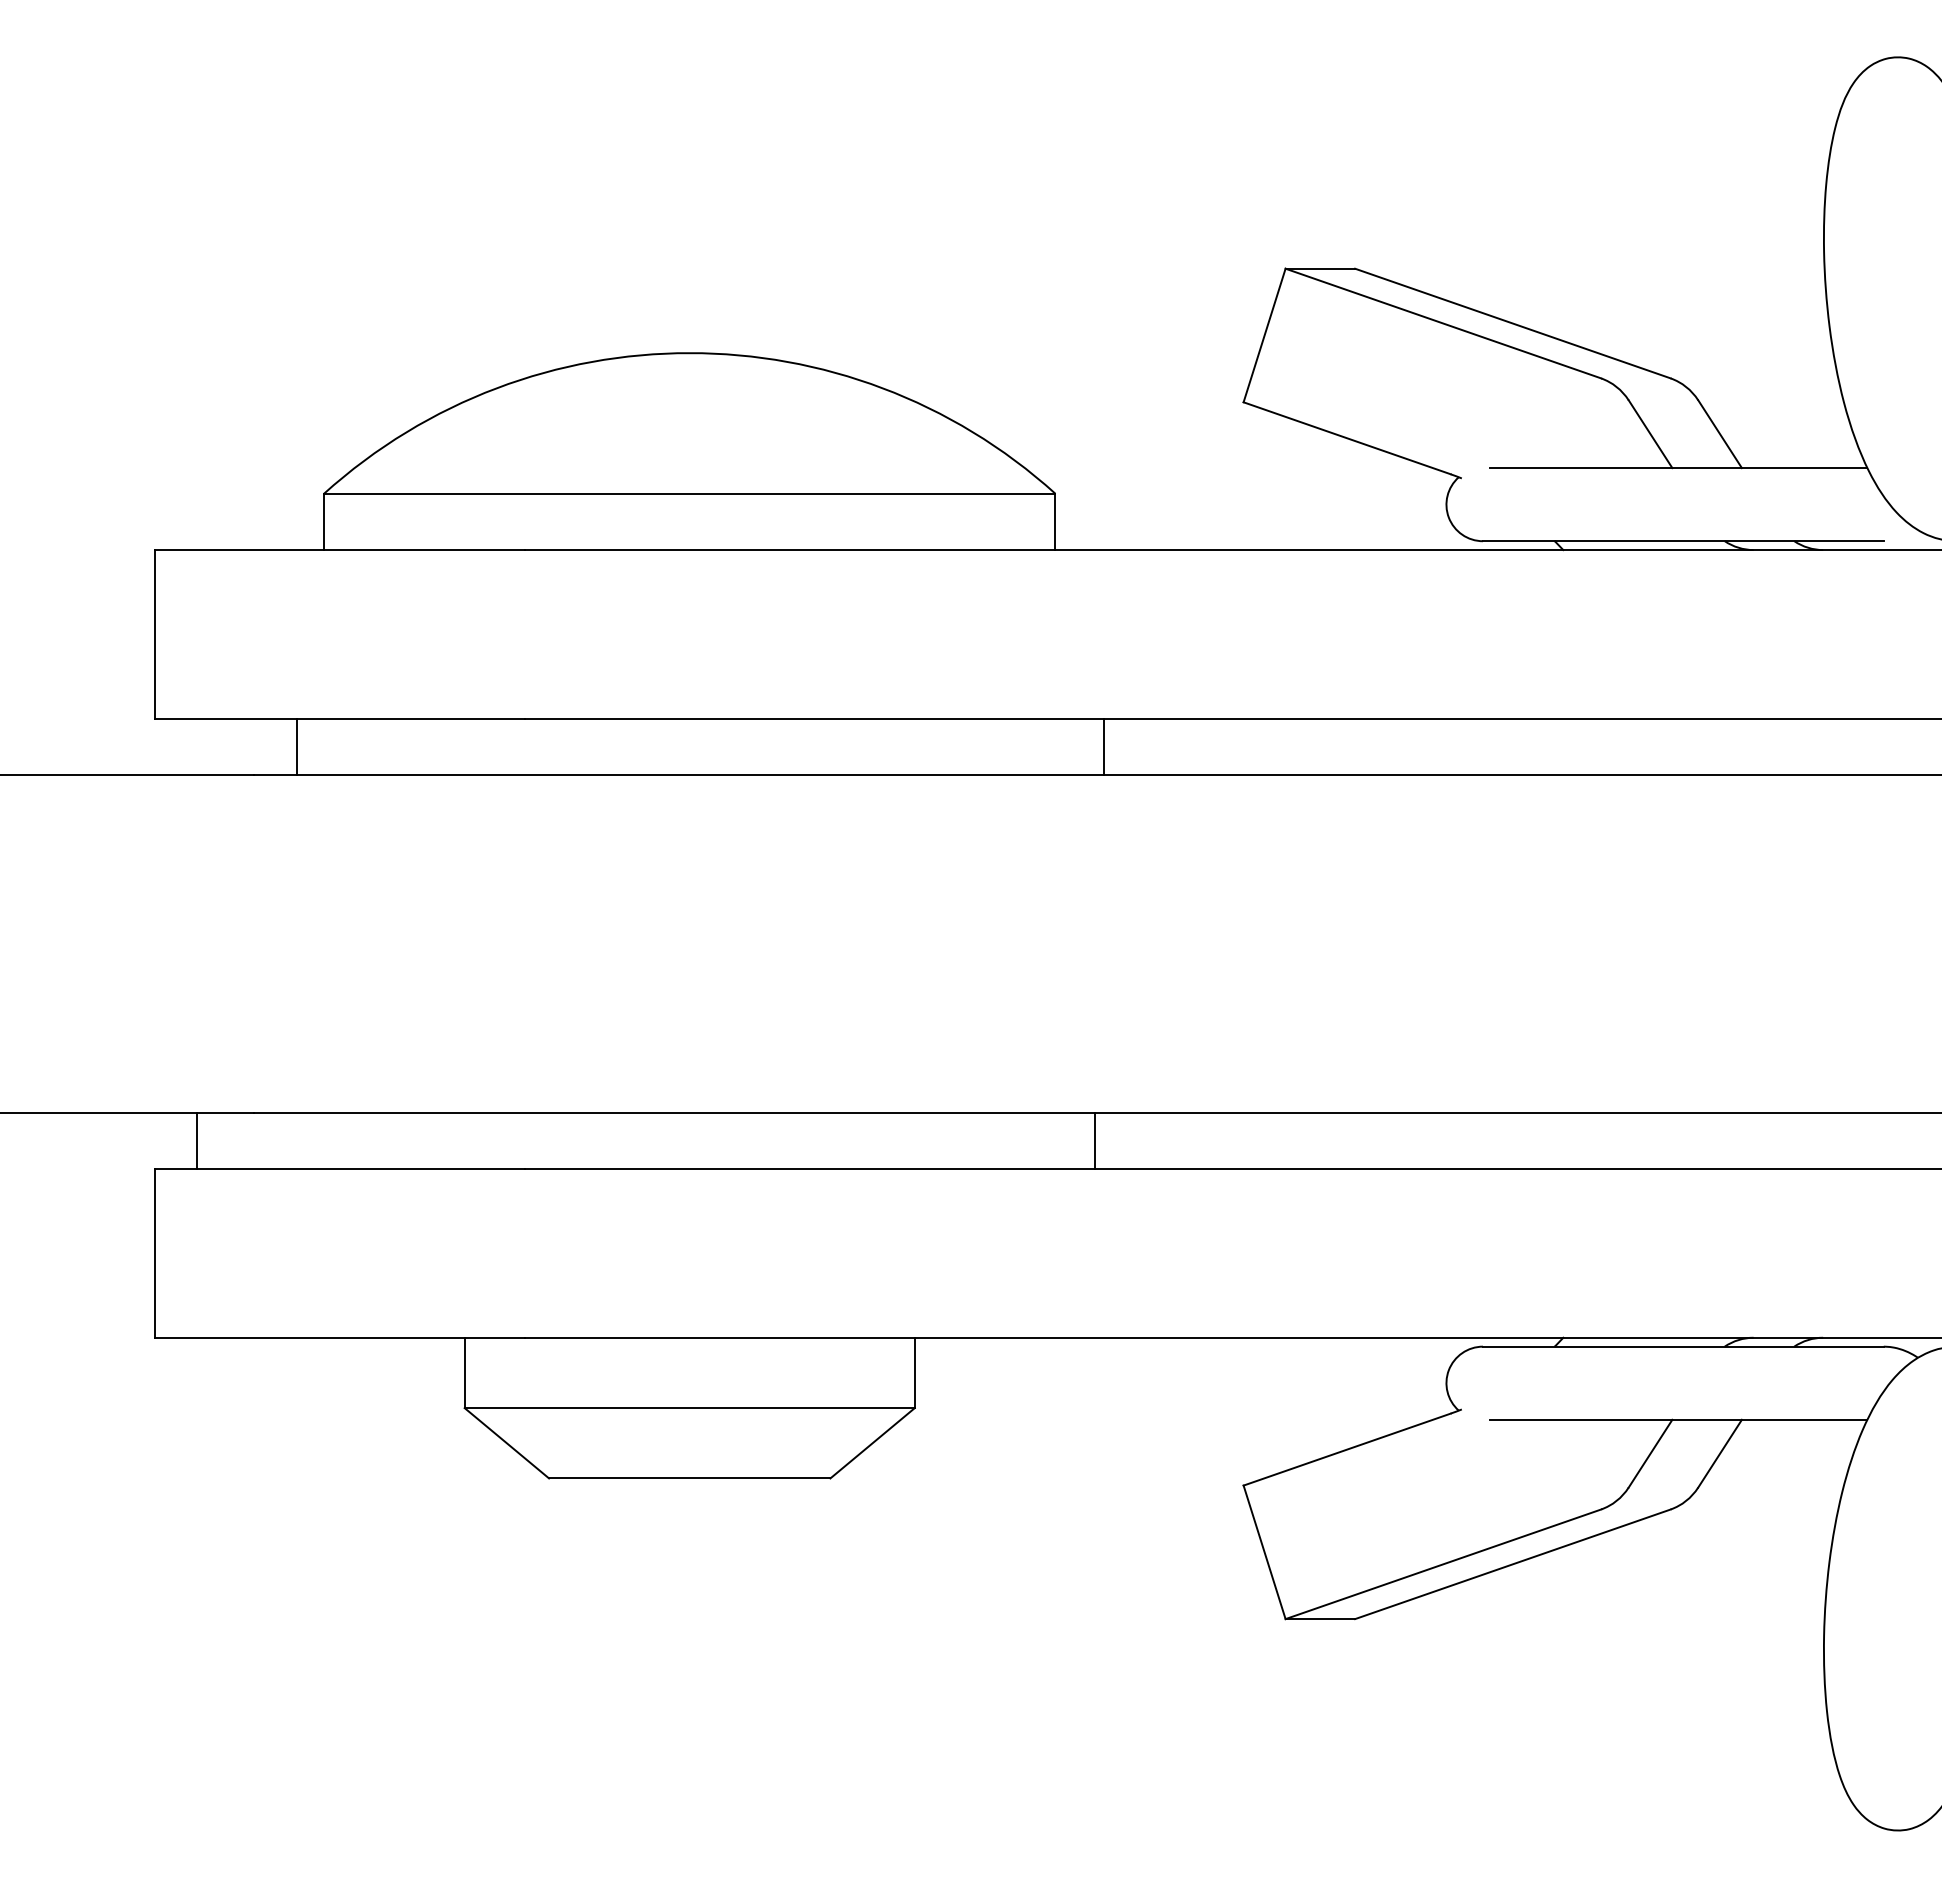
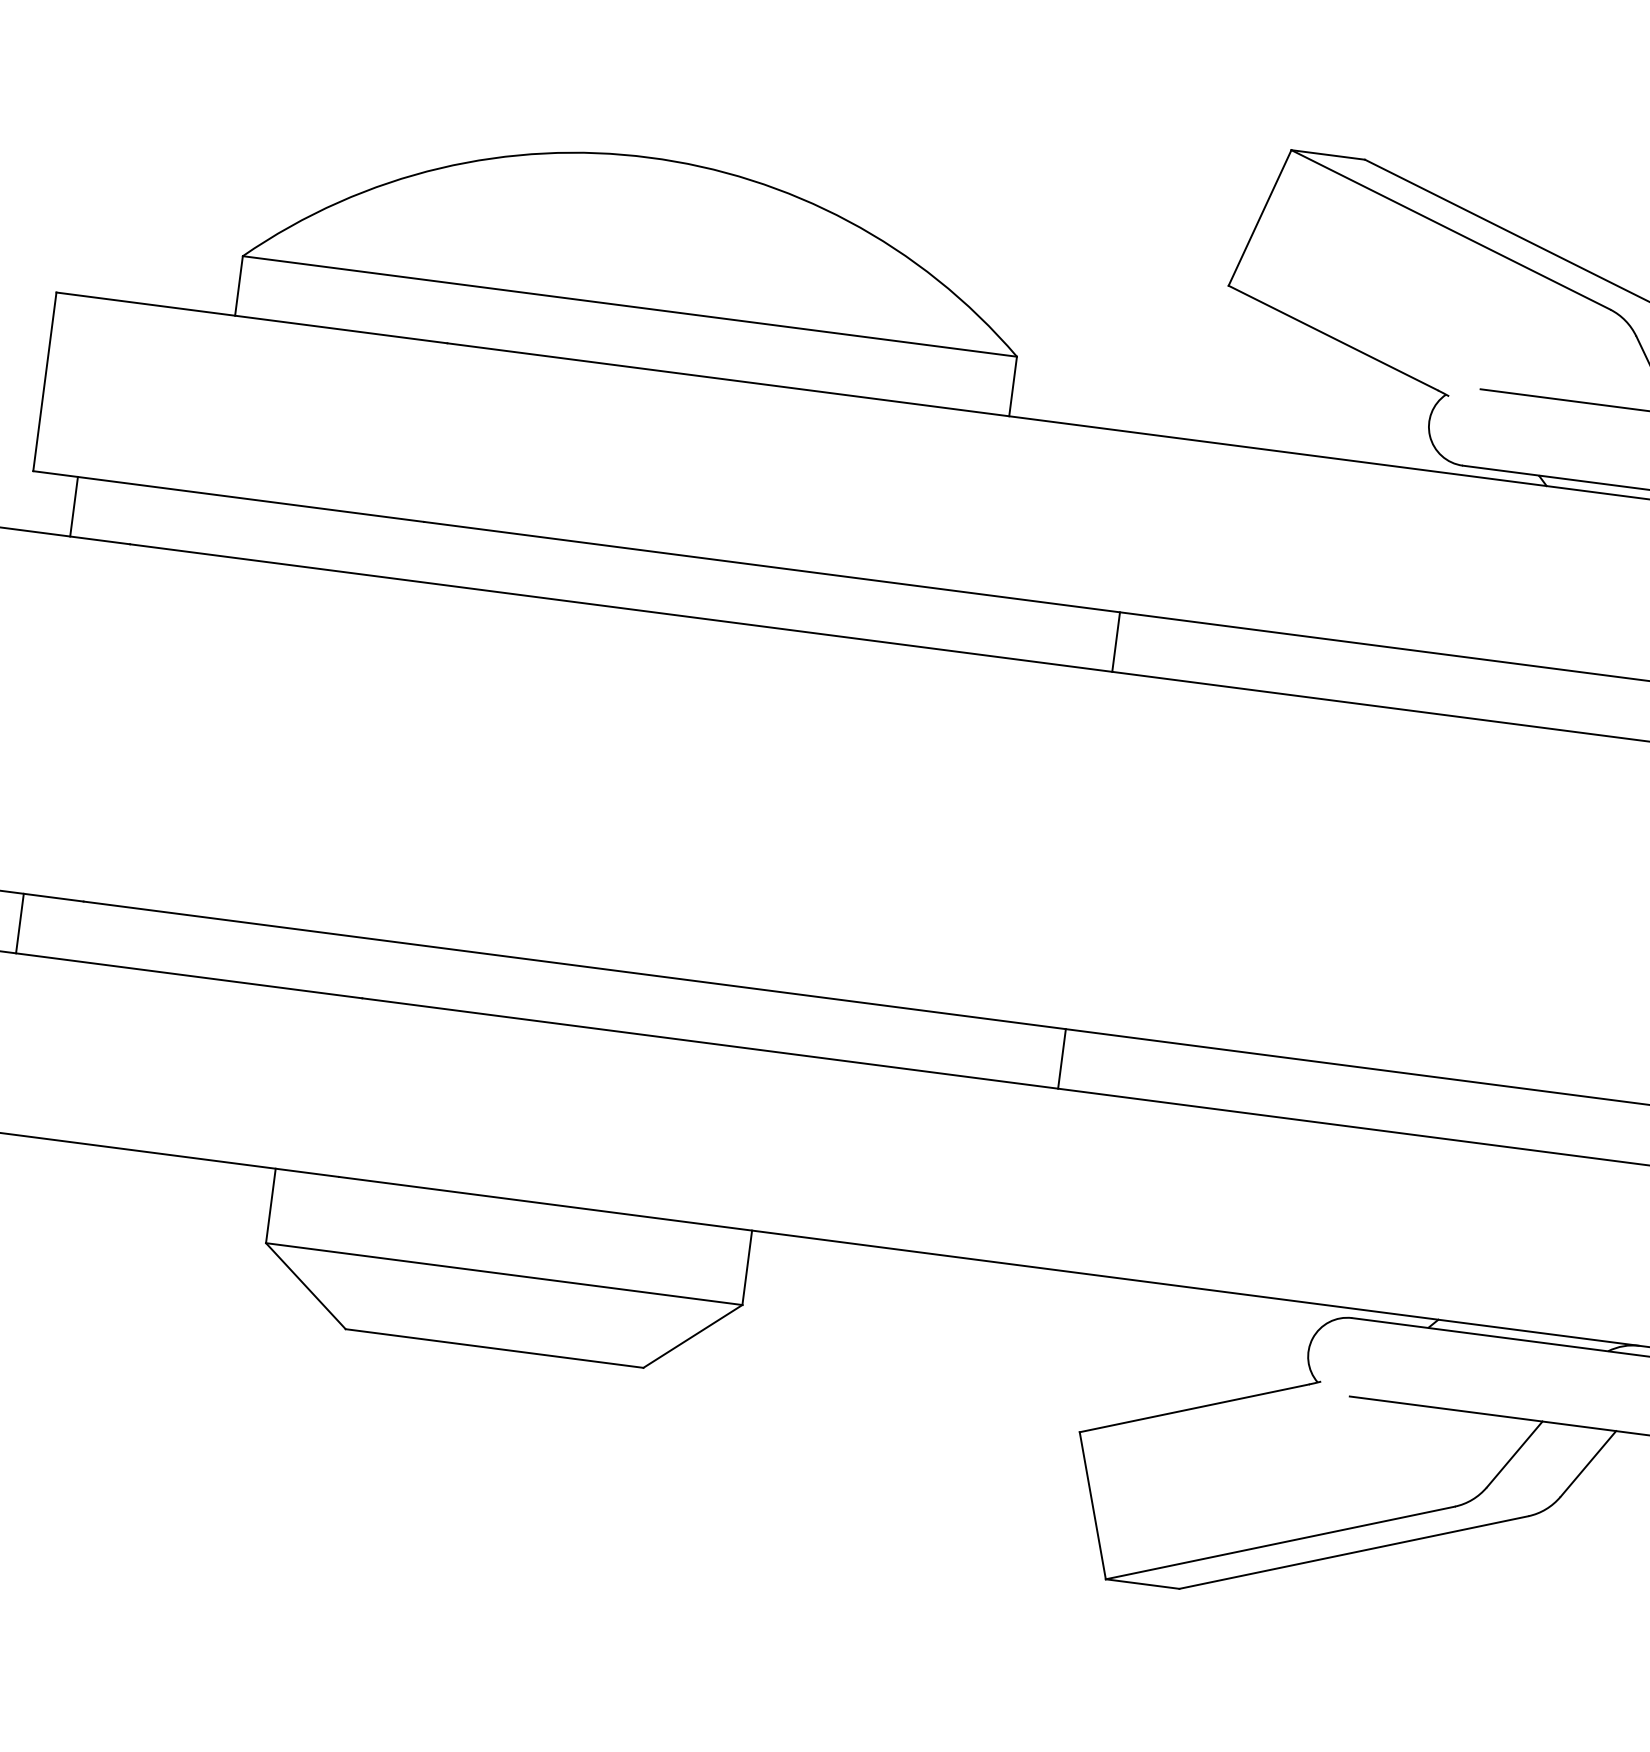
line: (297, 746) -> (74, 506), moved
line: (1104, 746) -> (1116, 641), moved
line: (1095, 1140) -> (1062, 1058), moved

